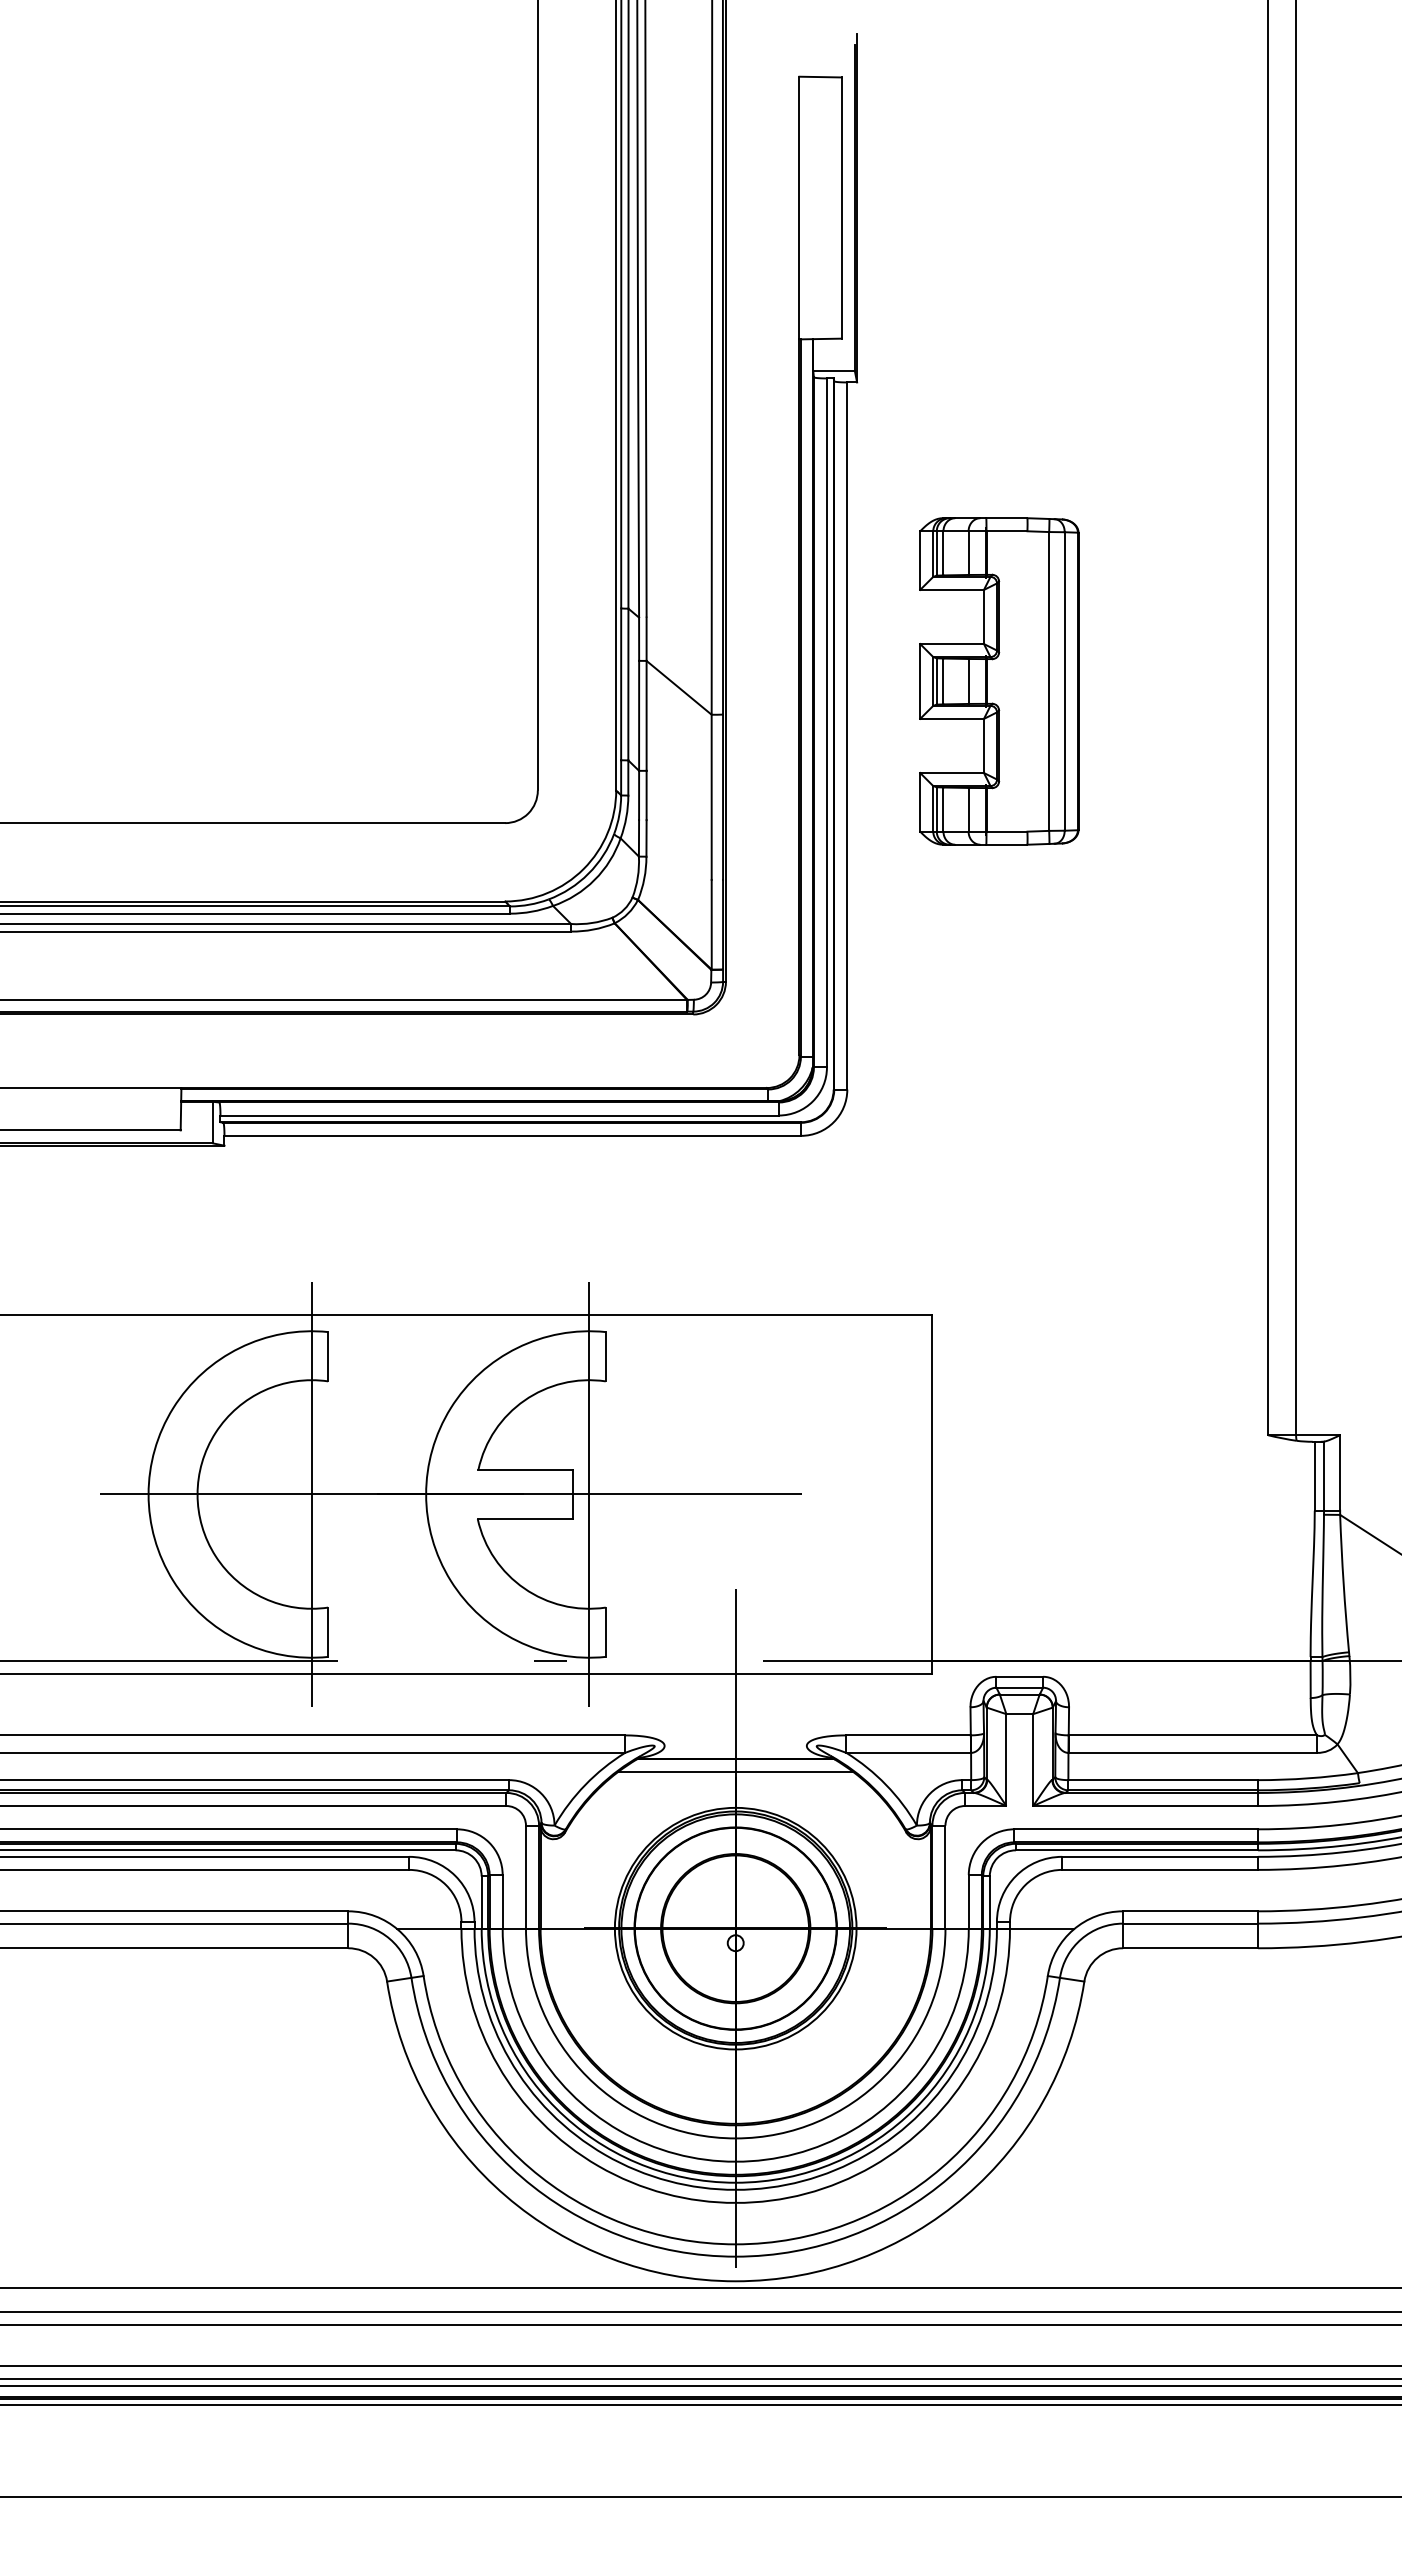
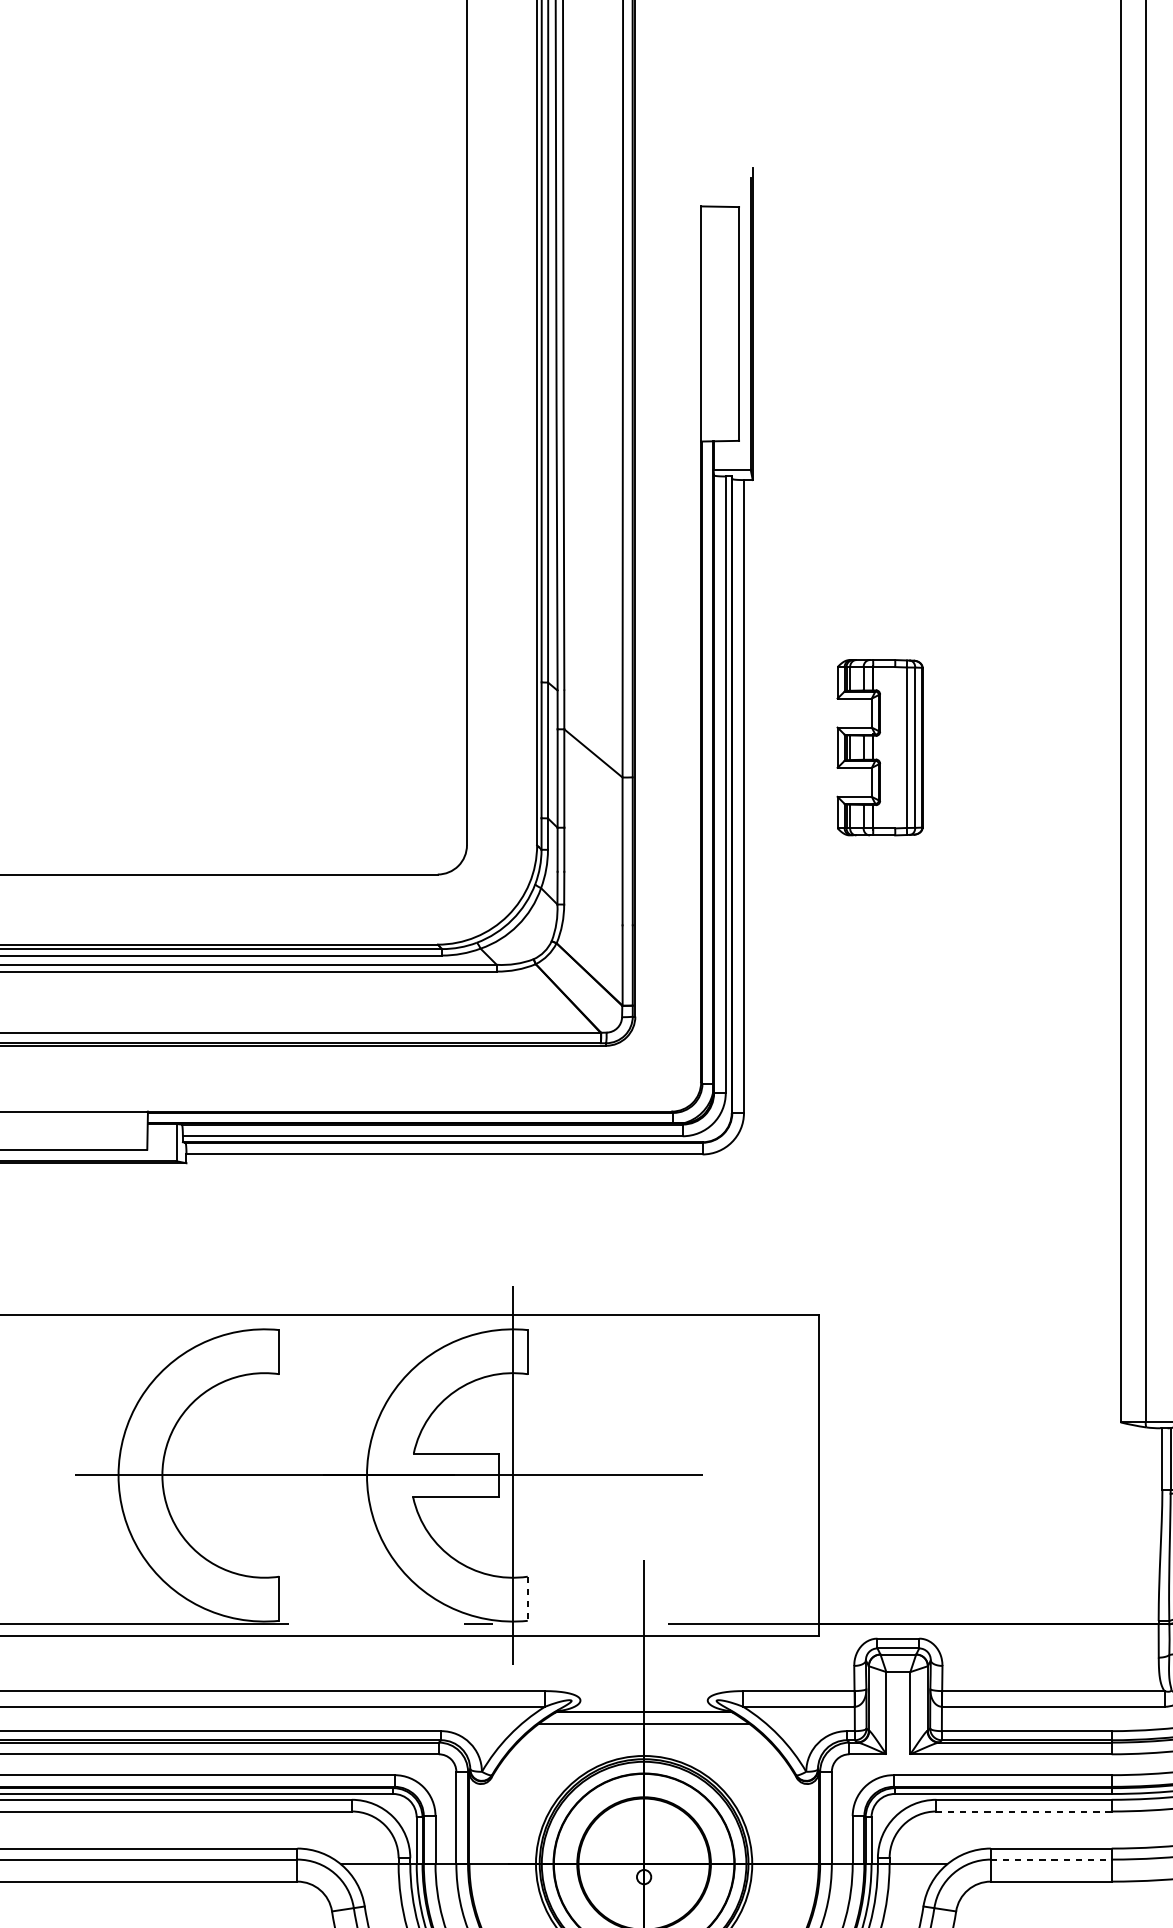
part: (999, 681) -> (880, 747), size x0.6
line: (311, 1494) -> (264, 1475), removed
line: (605, 1632) -> (527, 1598), solid -> dashed
line: (1160, 1869) -> (1024, 1811), solid -> dashed
line: (1190, 1923) -> (1051, 1859), solid -> dashed

